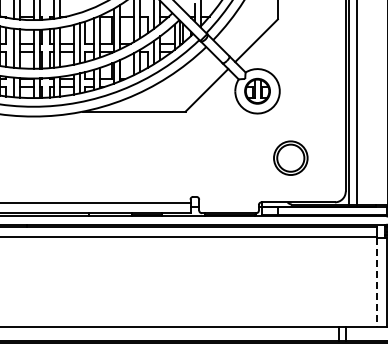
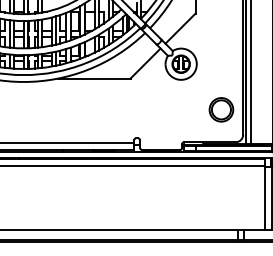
part: (290, 157) -> (221, 109), moved
line: (376, 282) -> (264, 198), dashed -> solid

